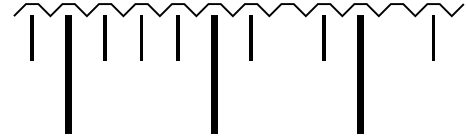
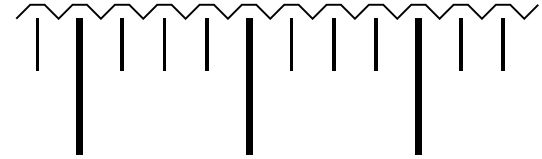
line: (287, 38) -> (333, 44), added
line: (396, 38) -> (460, 44), added

